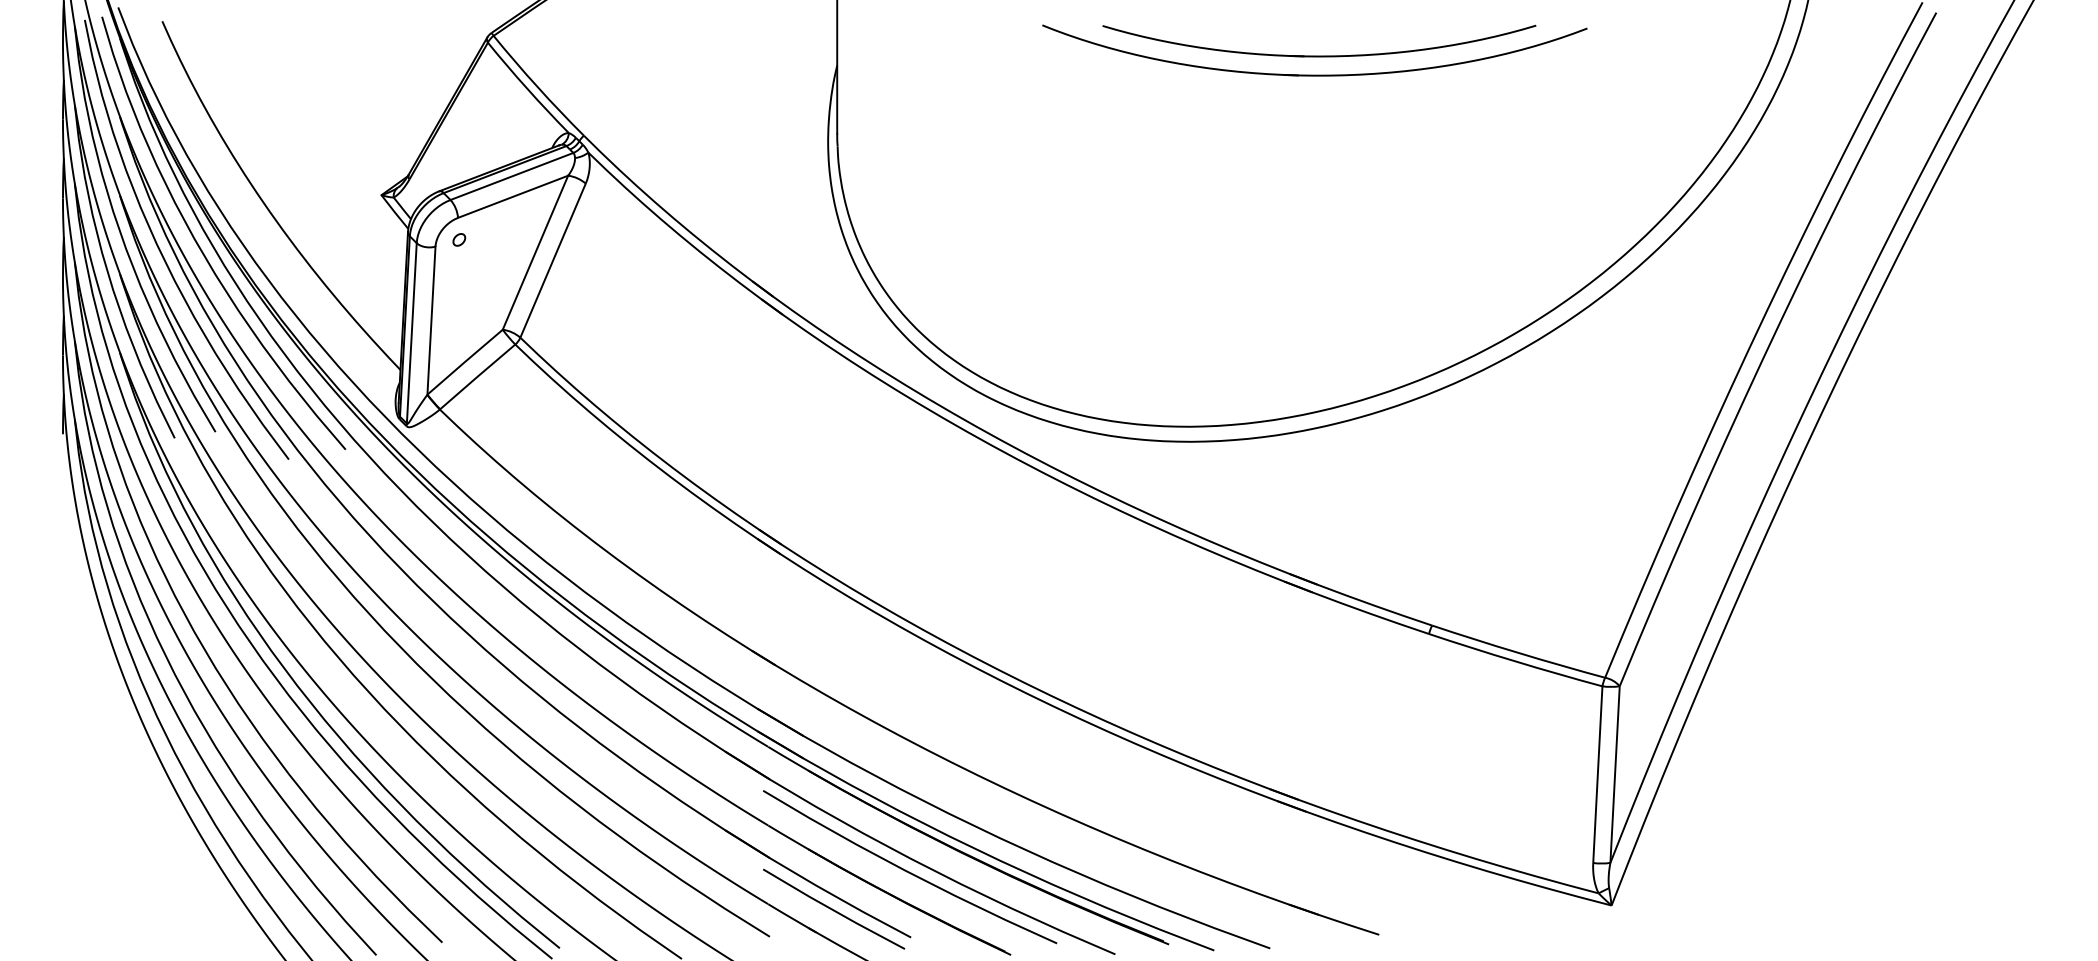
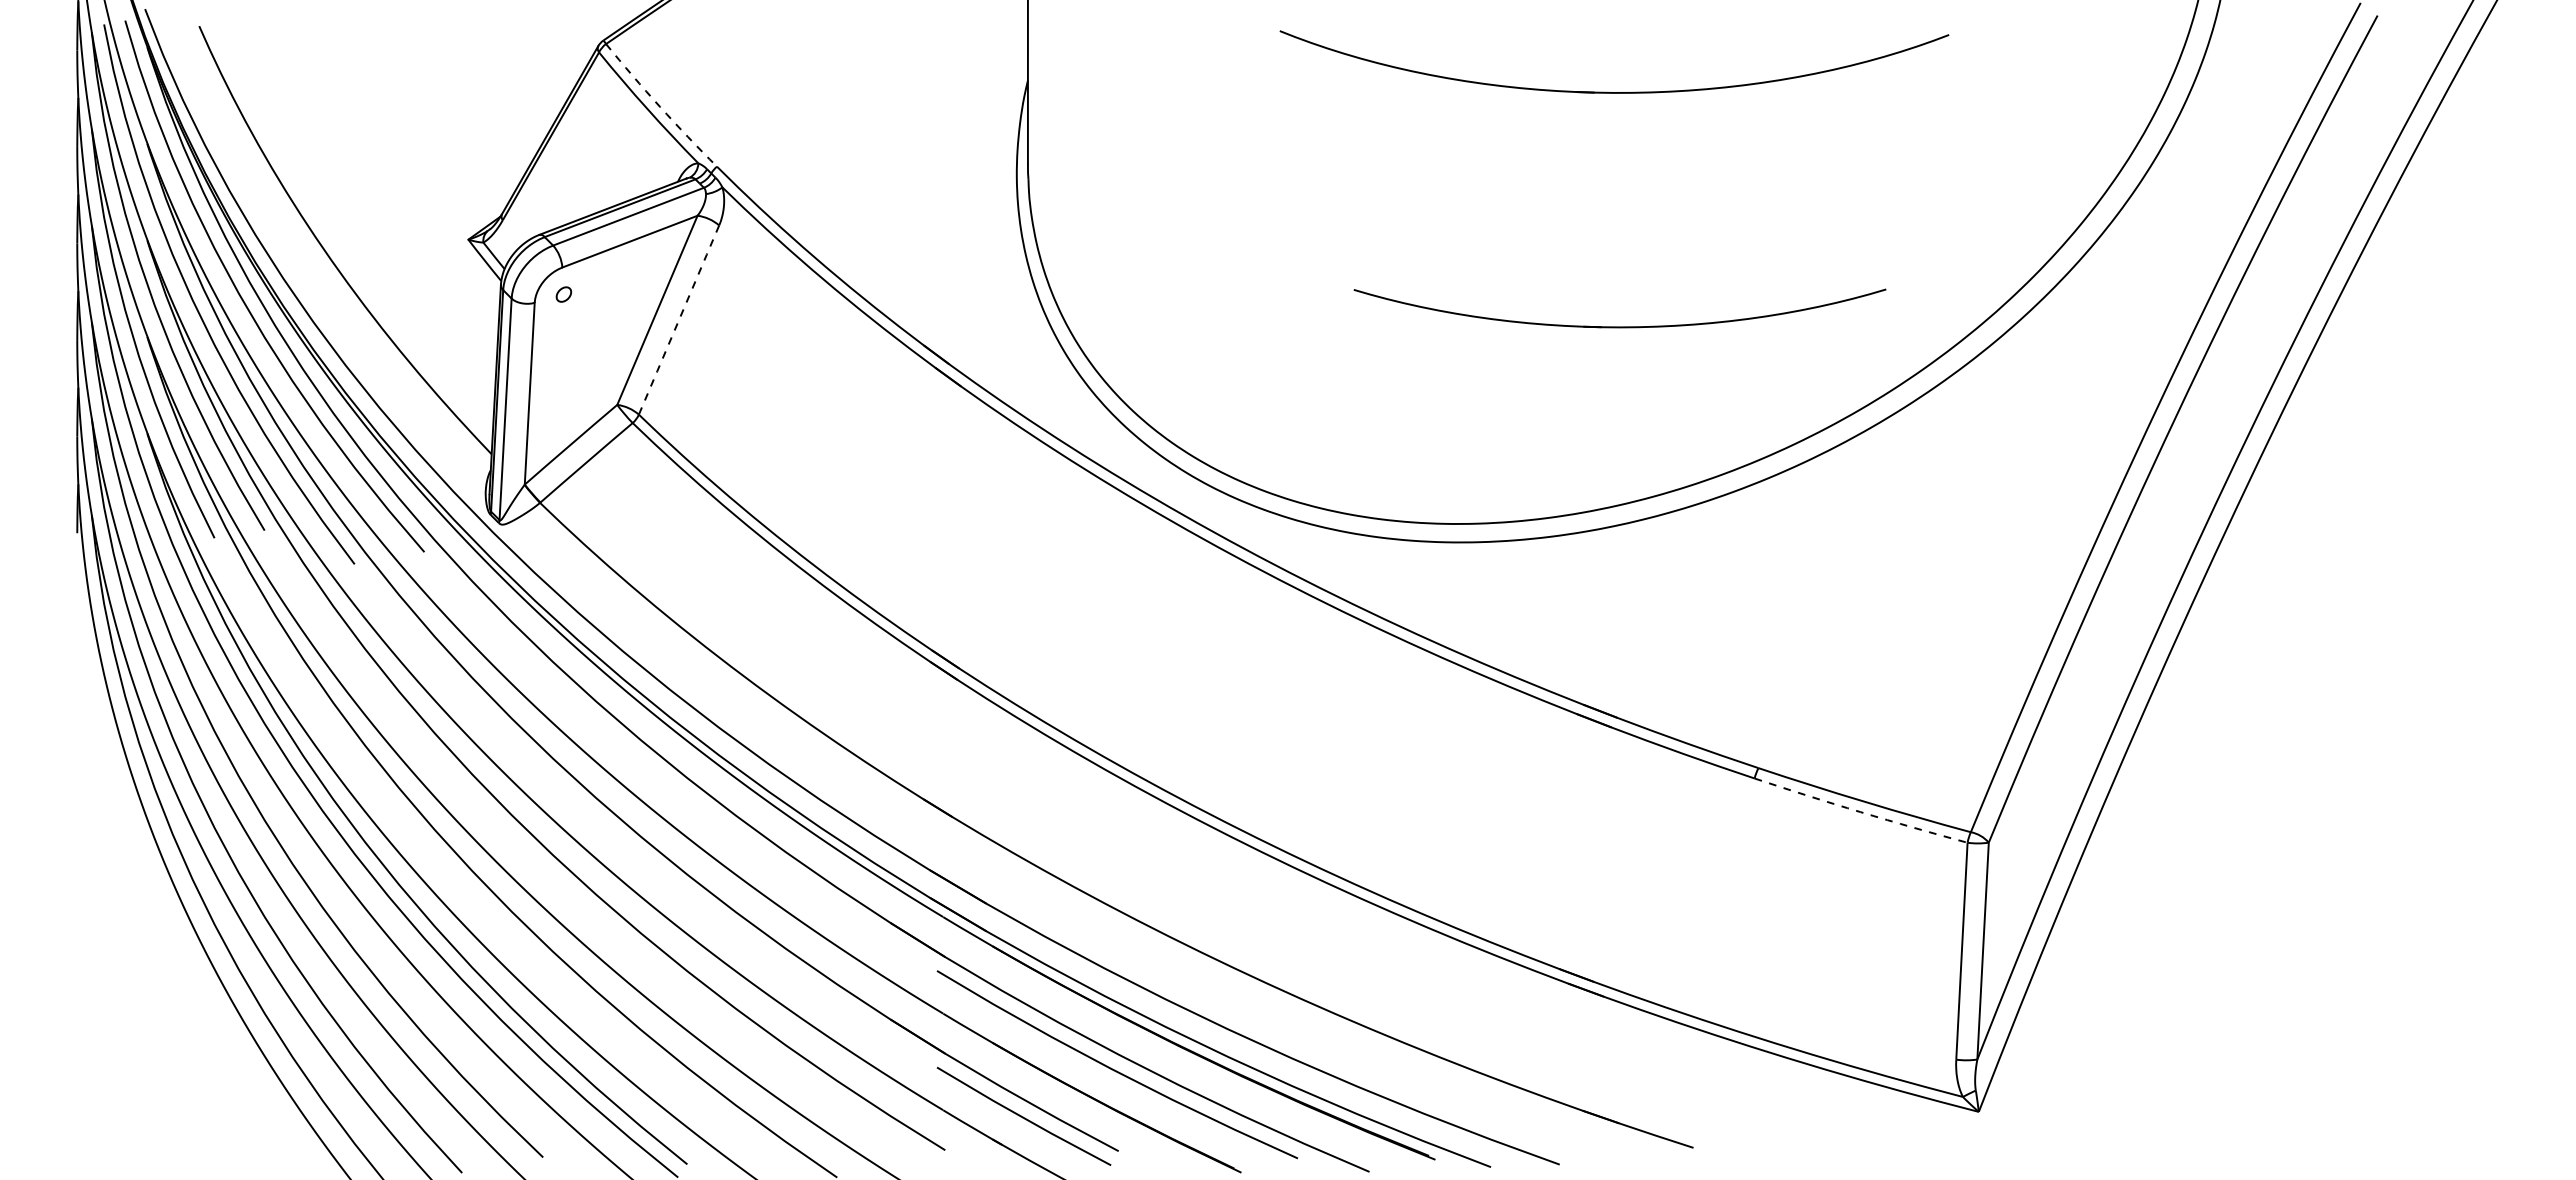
part: (1318, 55) -> (1619, 326), moved
arc: (537, 86) -> (659, 106), solid -> dashed
line: (552, 261) -> (678, 320), solid -> dashed
arc: (1515, 661) -> (1860, 812), solid -> dashed

